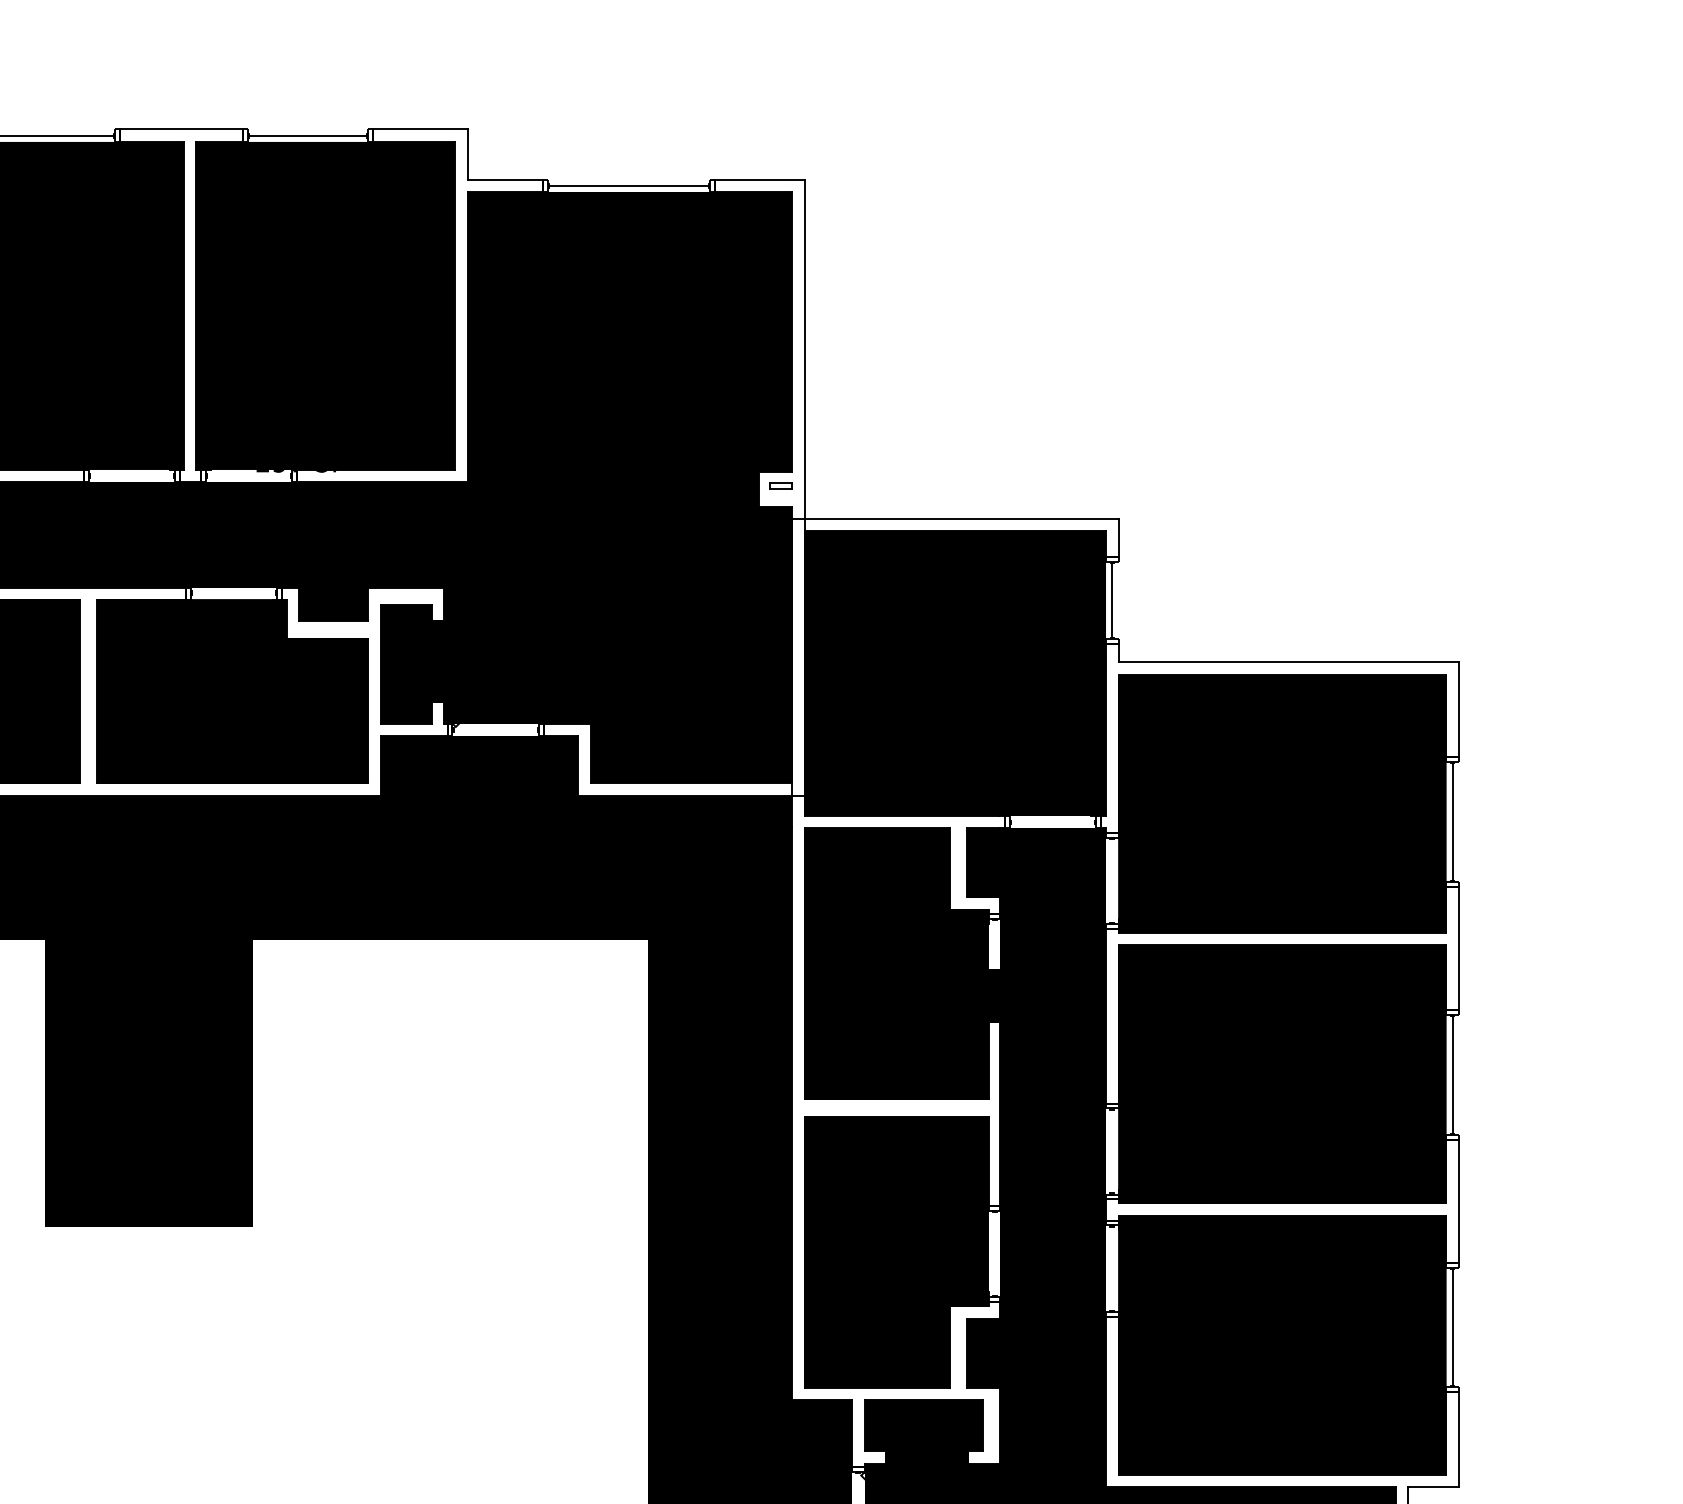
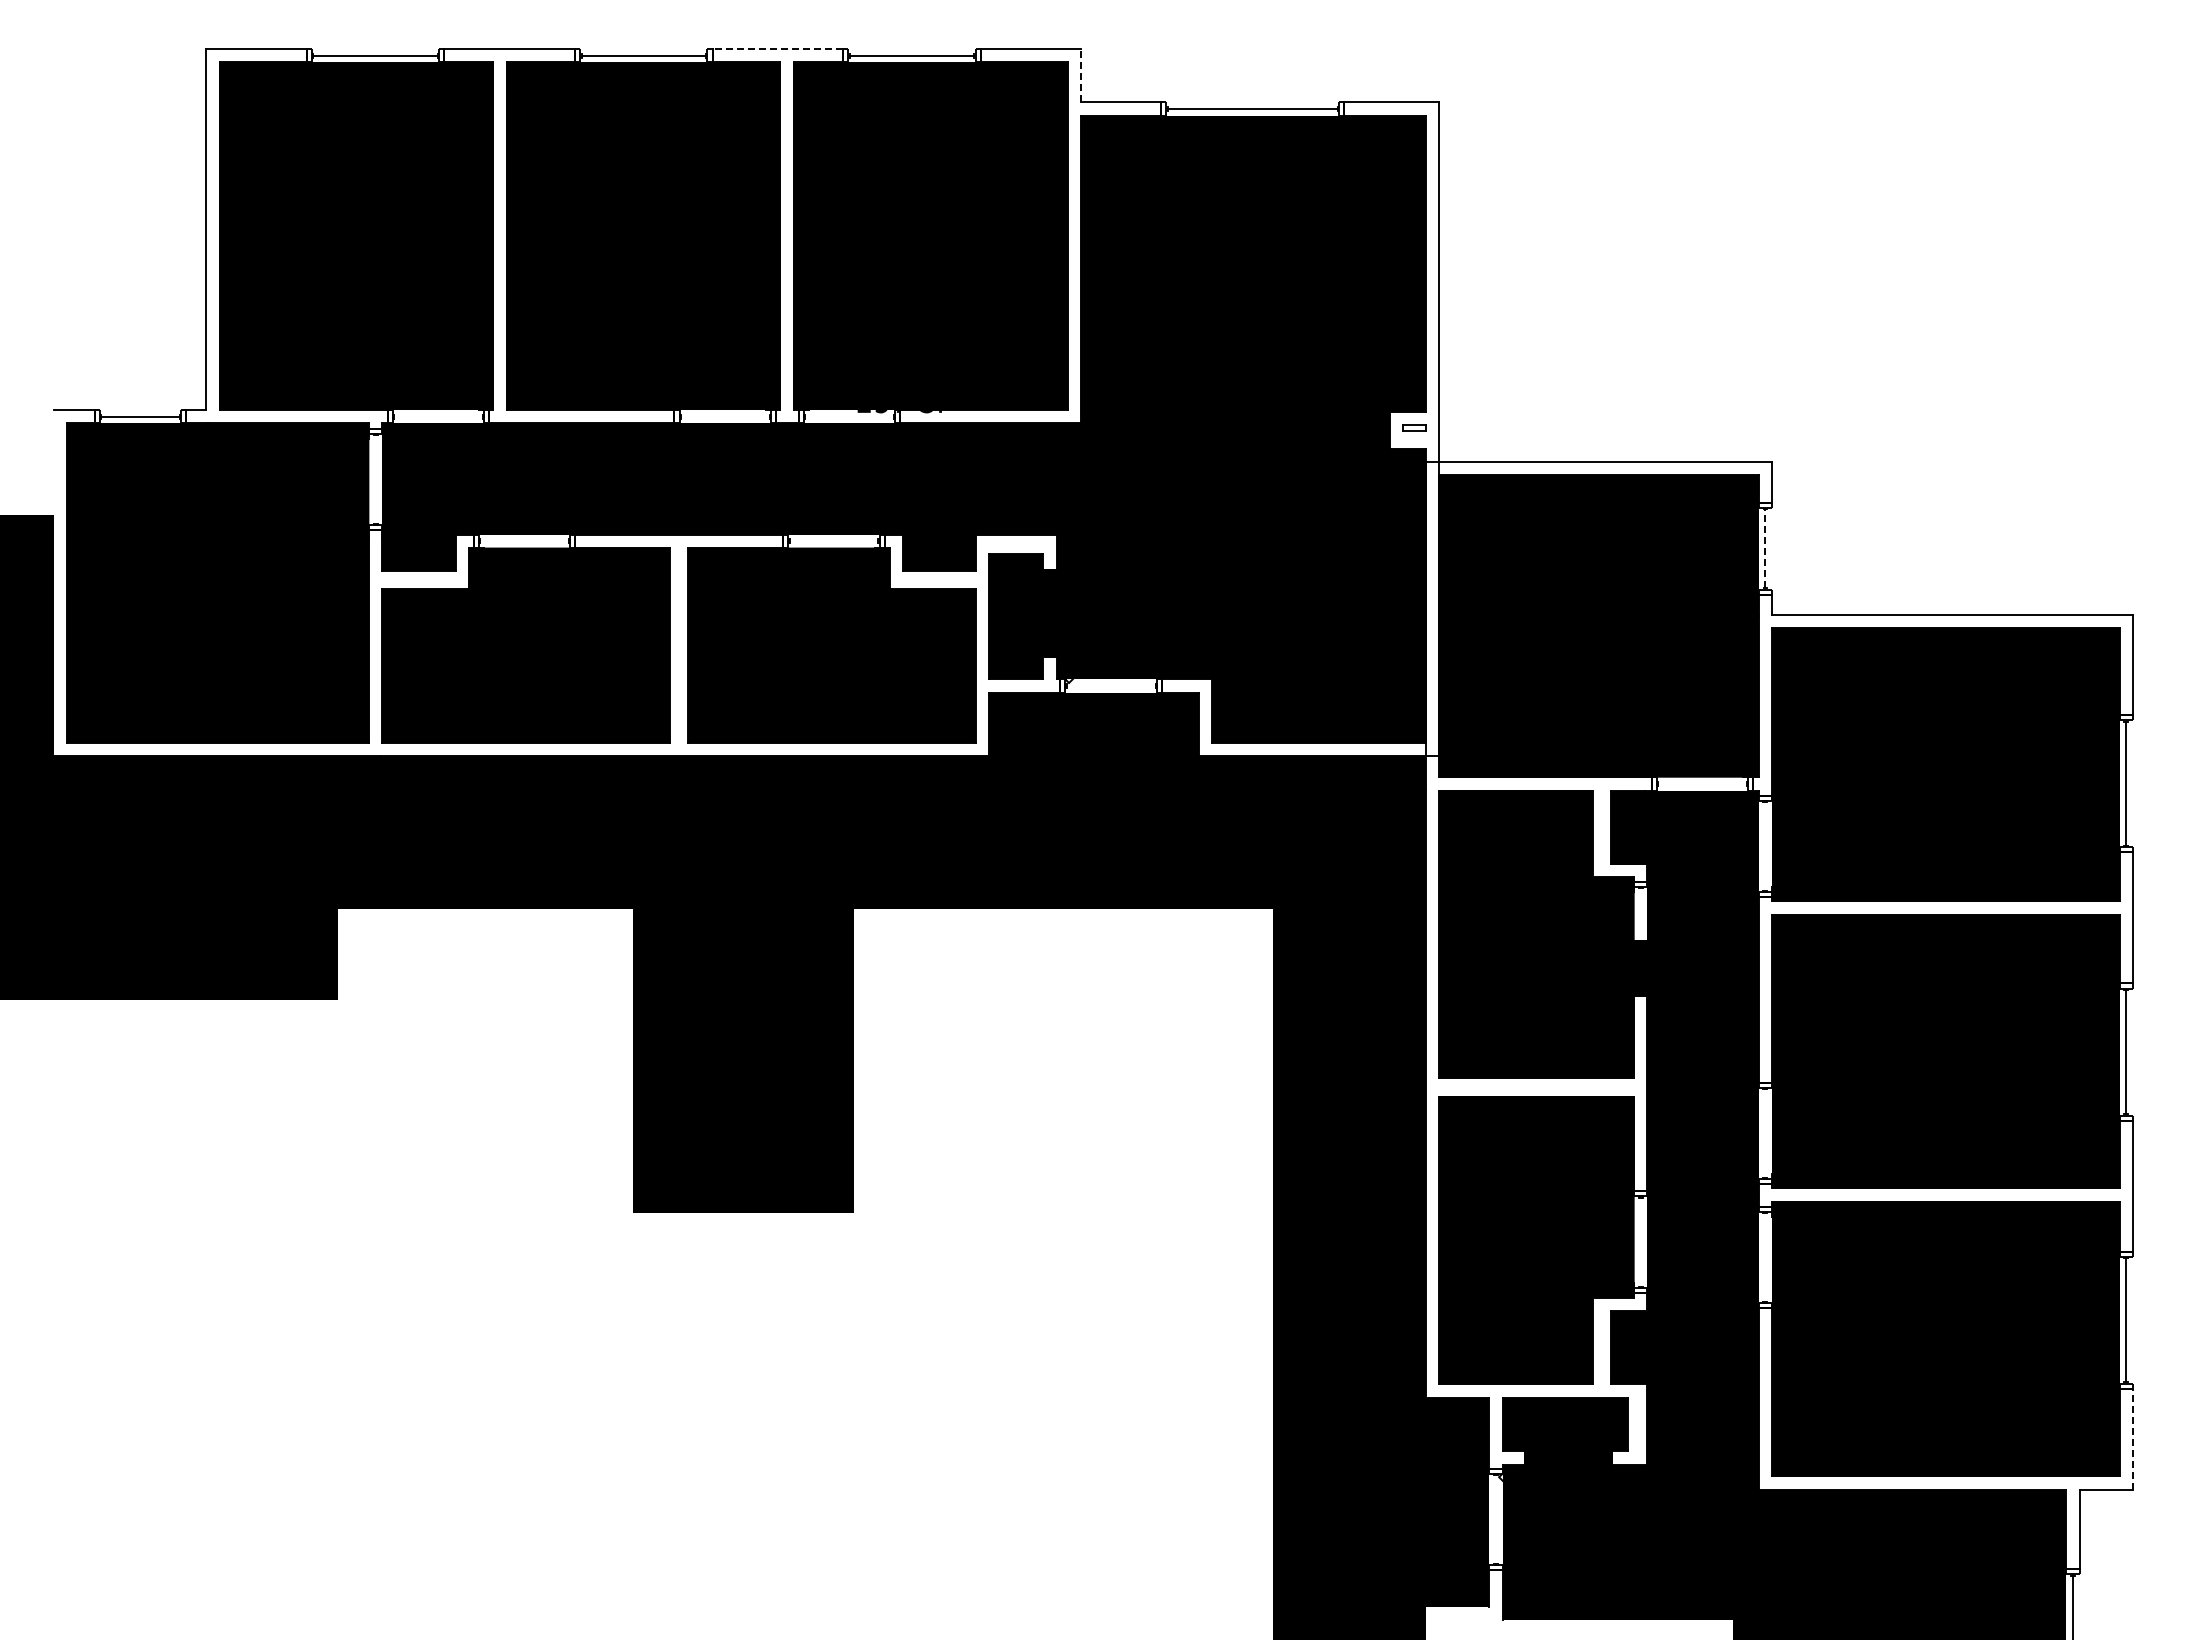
line: (181, 129) -> (777, 49), solid -> dashed
line: (467, 154) -> (1081, 75), solid -> dashed
line: (1112, 600) -> (1765, 548), solid -> dashed
line: (1459, 1439) -> (2133, 1438), solid -> dashed

